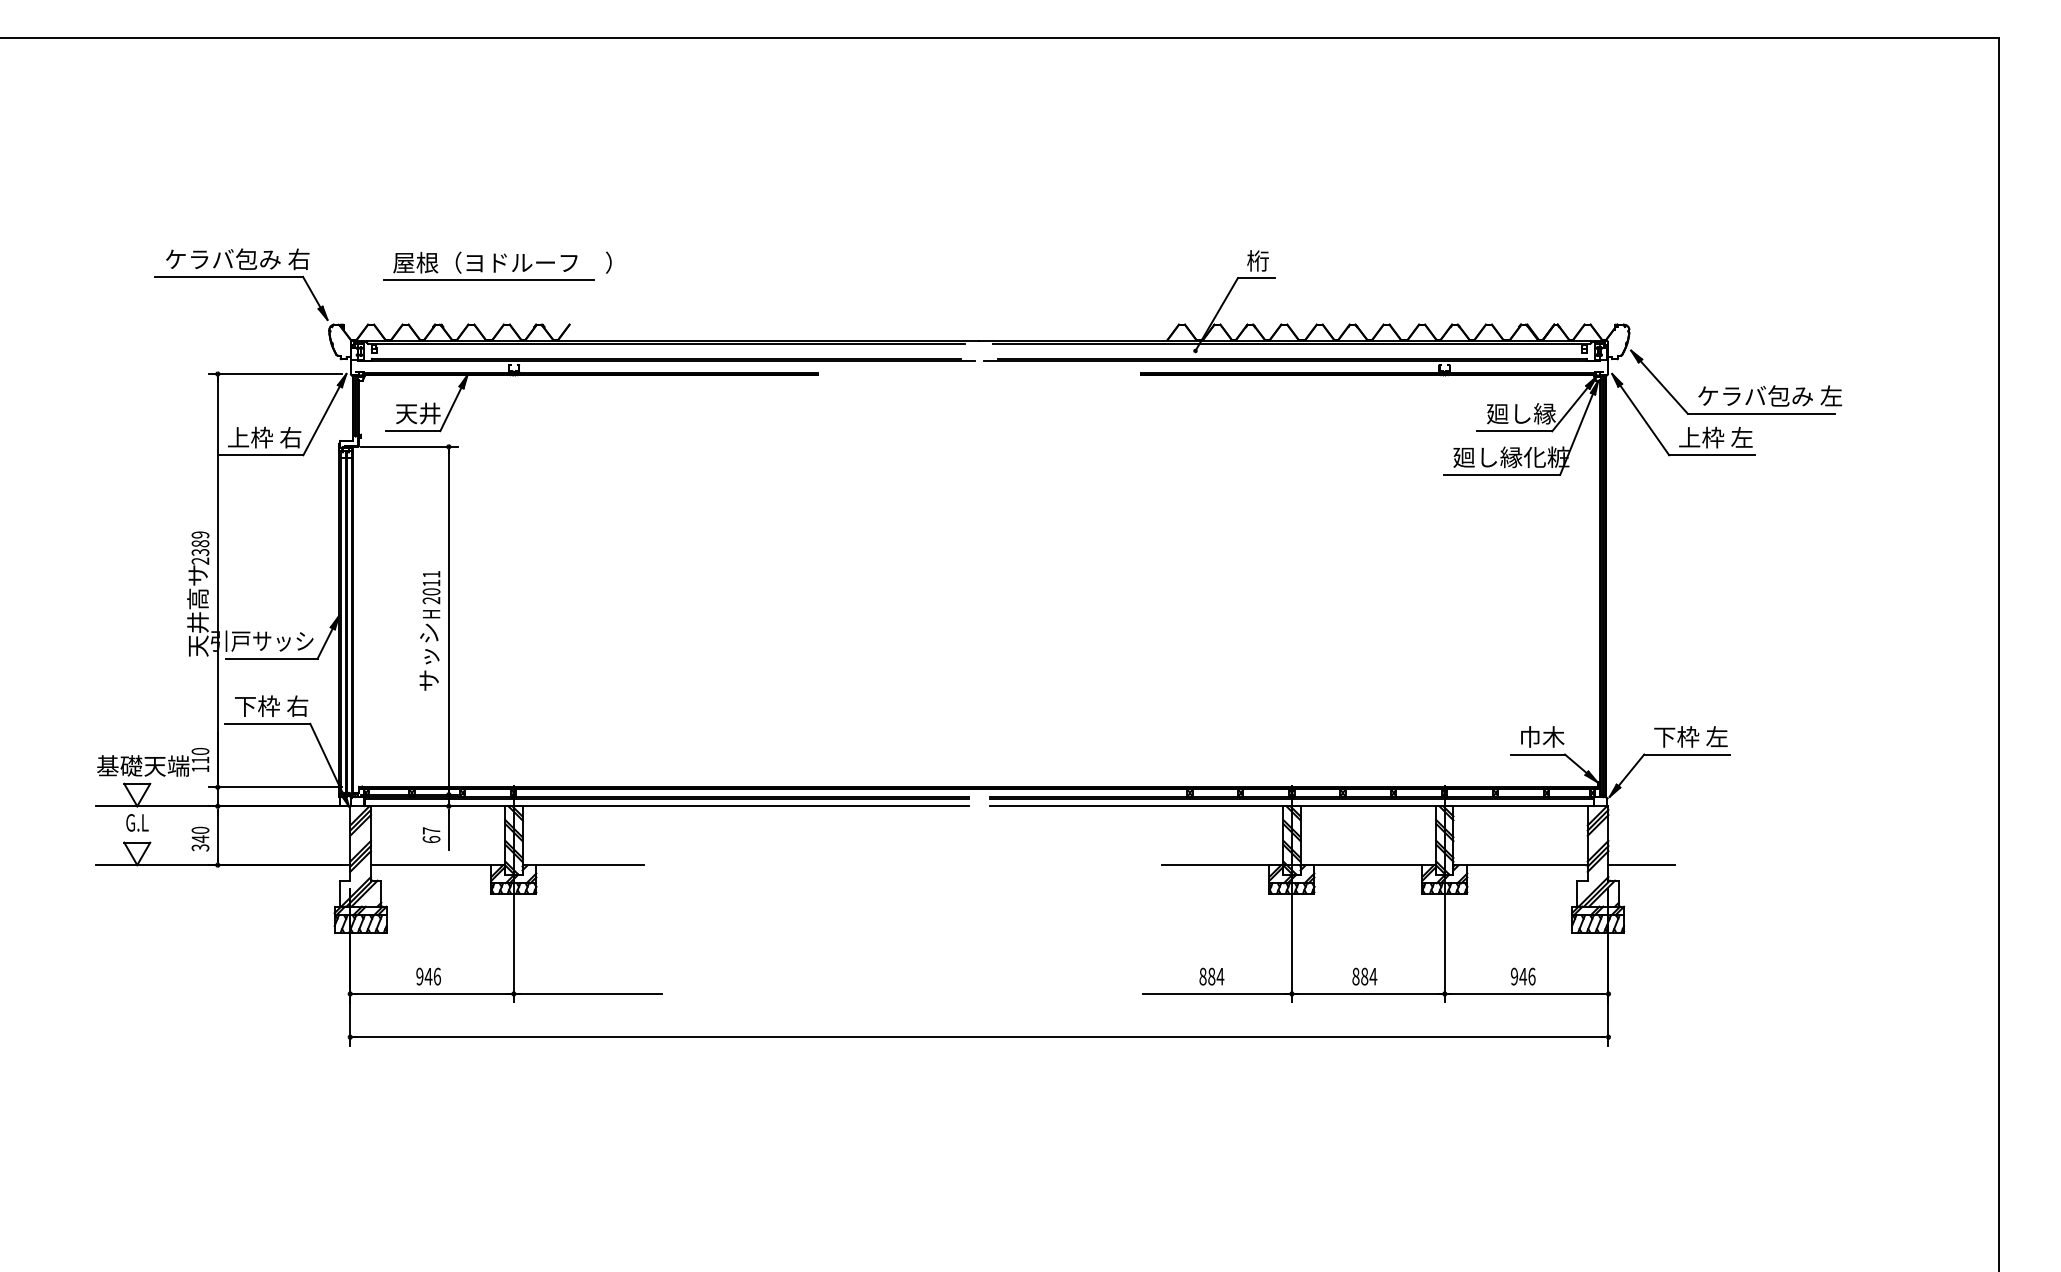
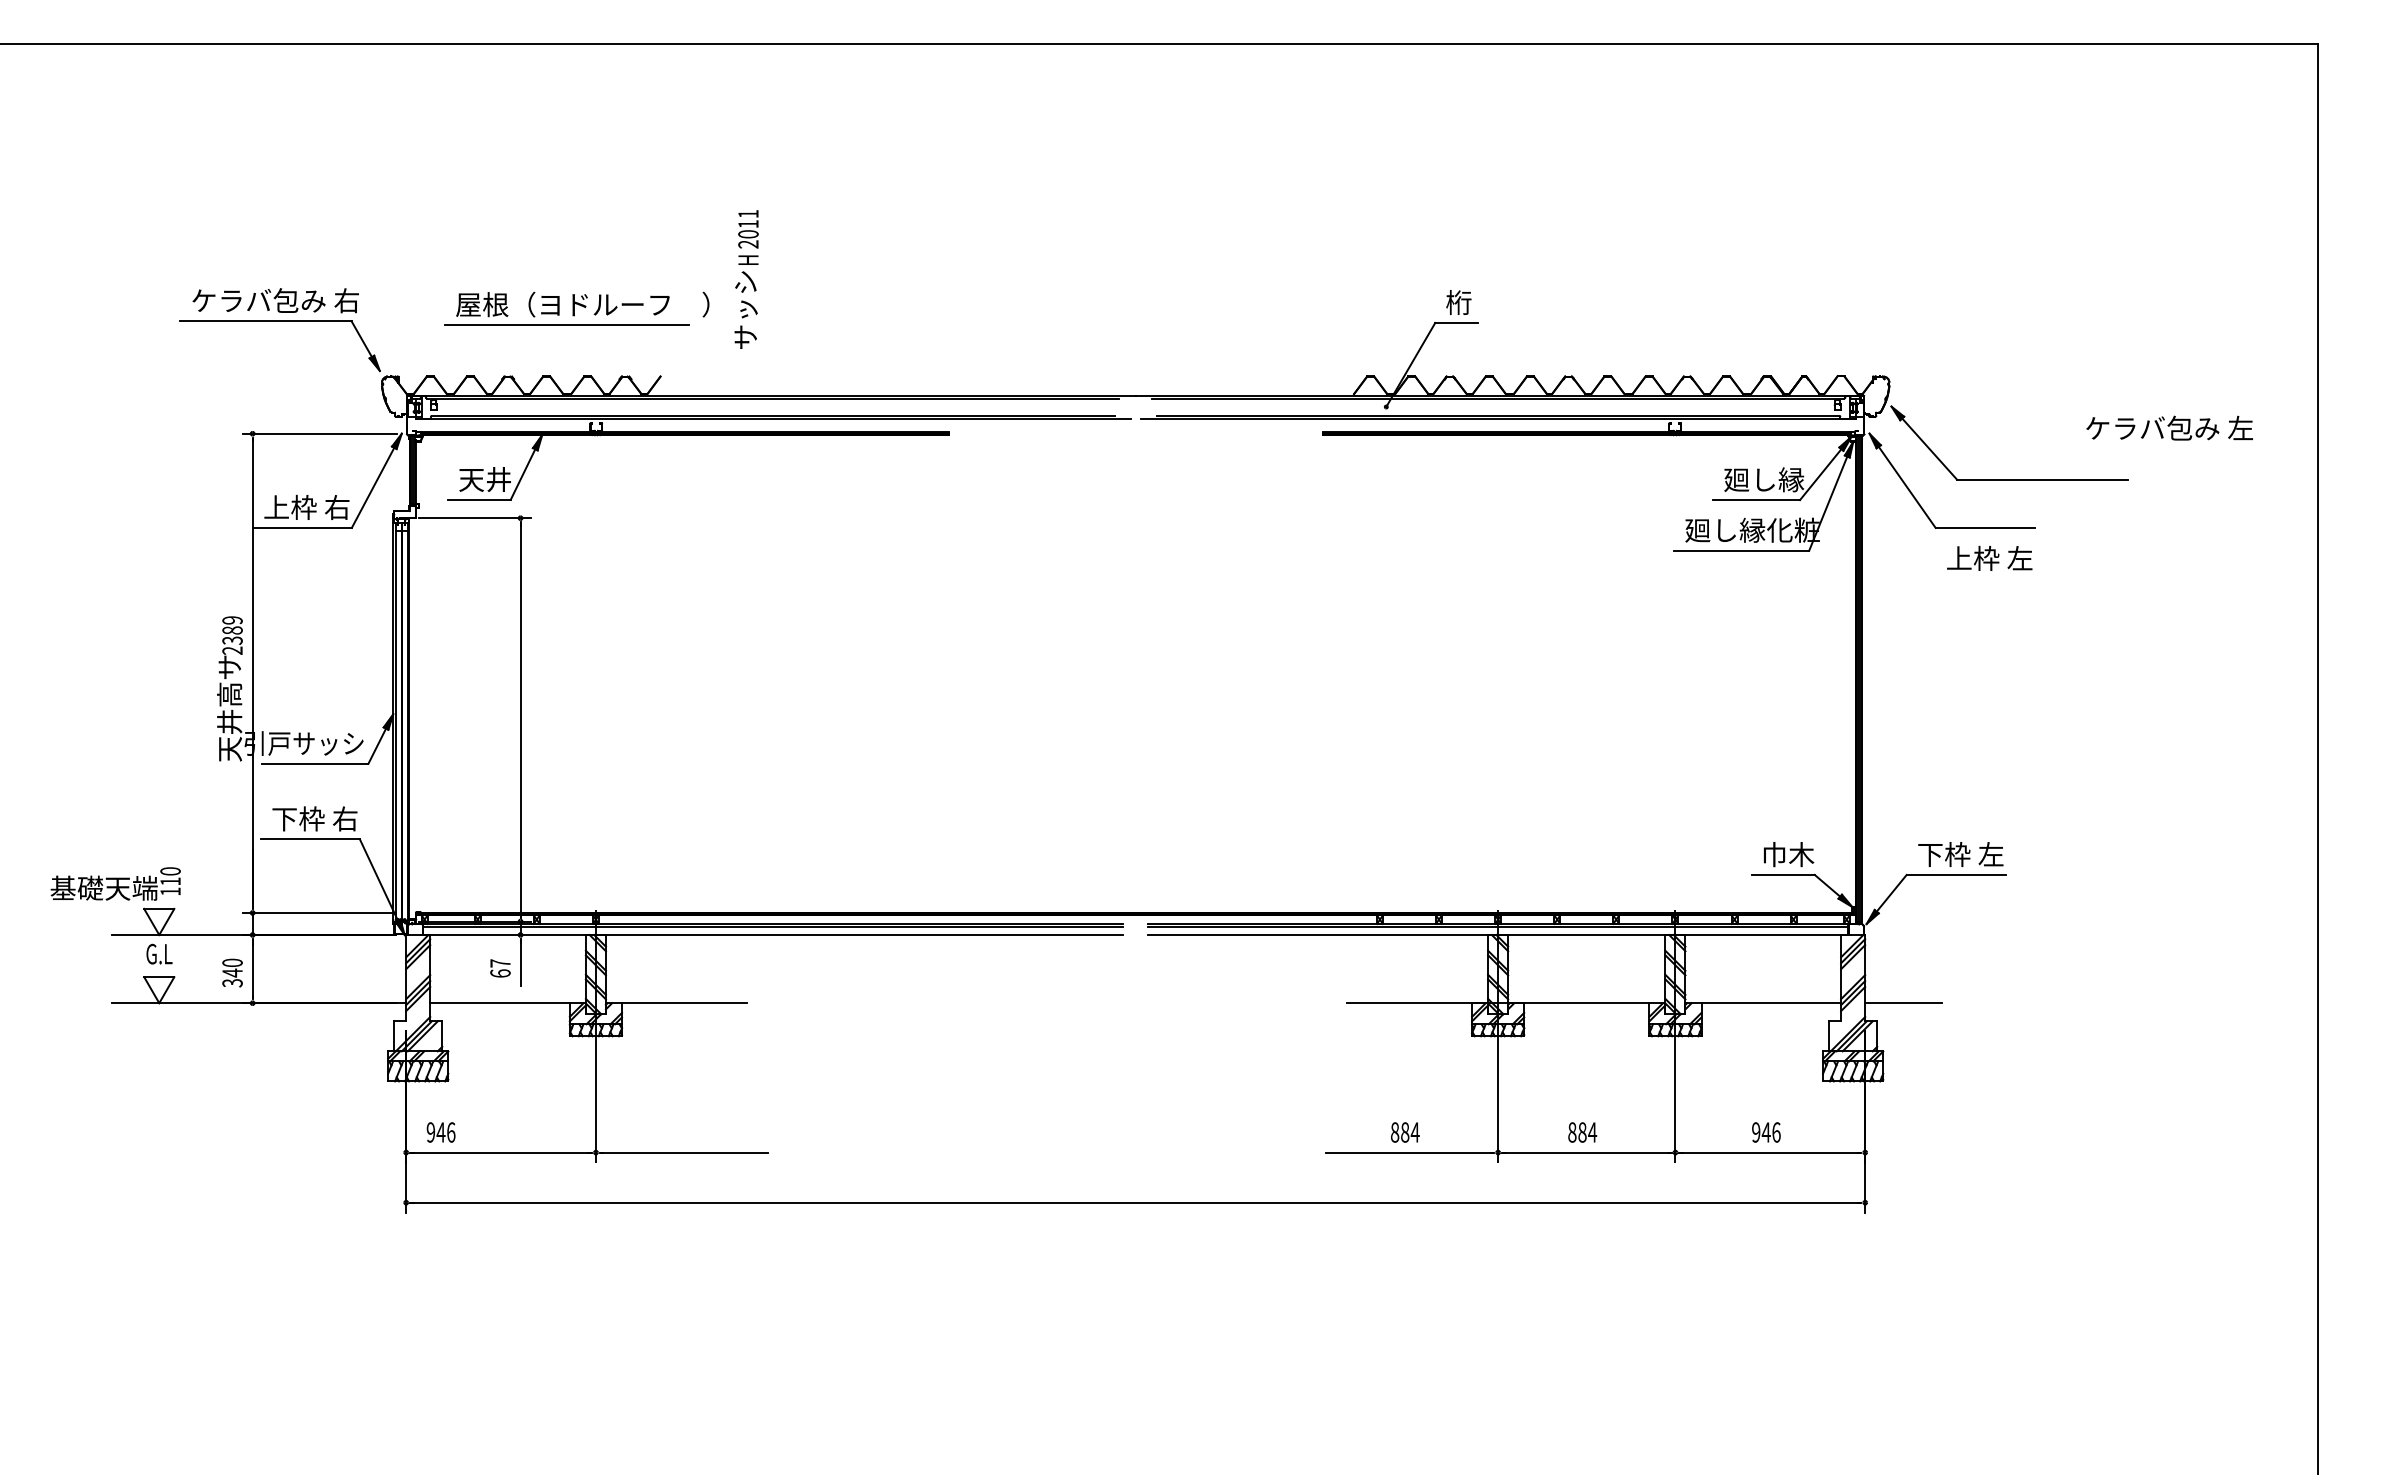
text: (1770, 395) -> (2169, 427), moved
text: (1715, 436) -> (1989, 557), moved
text: (429, 630) -> (746, 279), moved
text: (153, 761) -> (115, 883), moved
text: (428, 976) -> (440, 1132), moved

